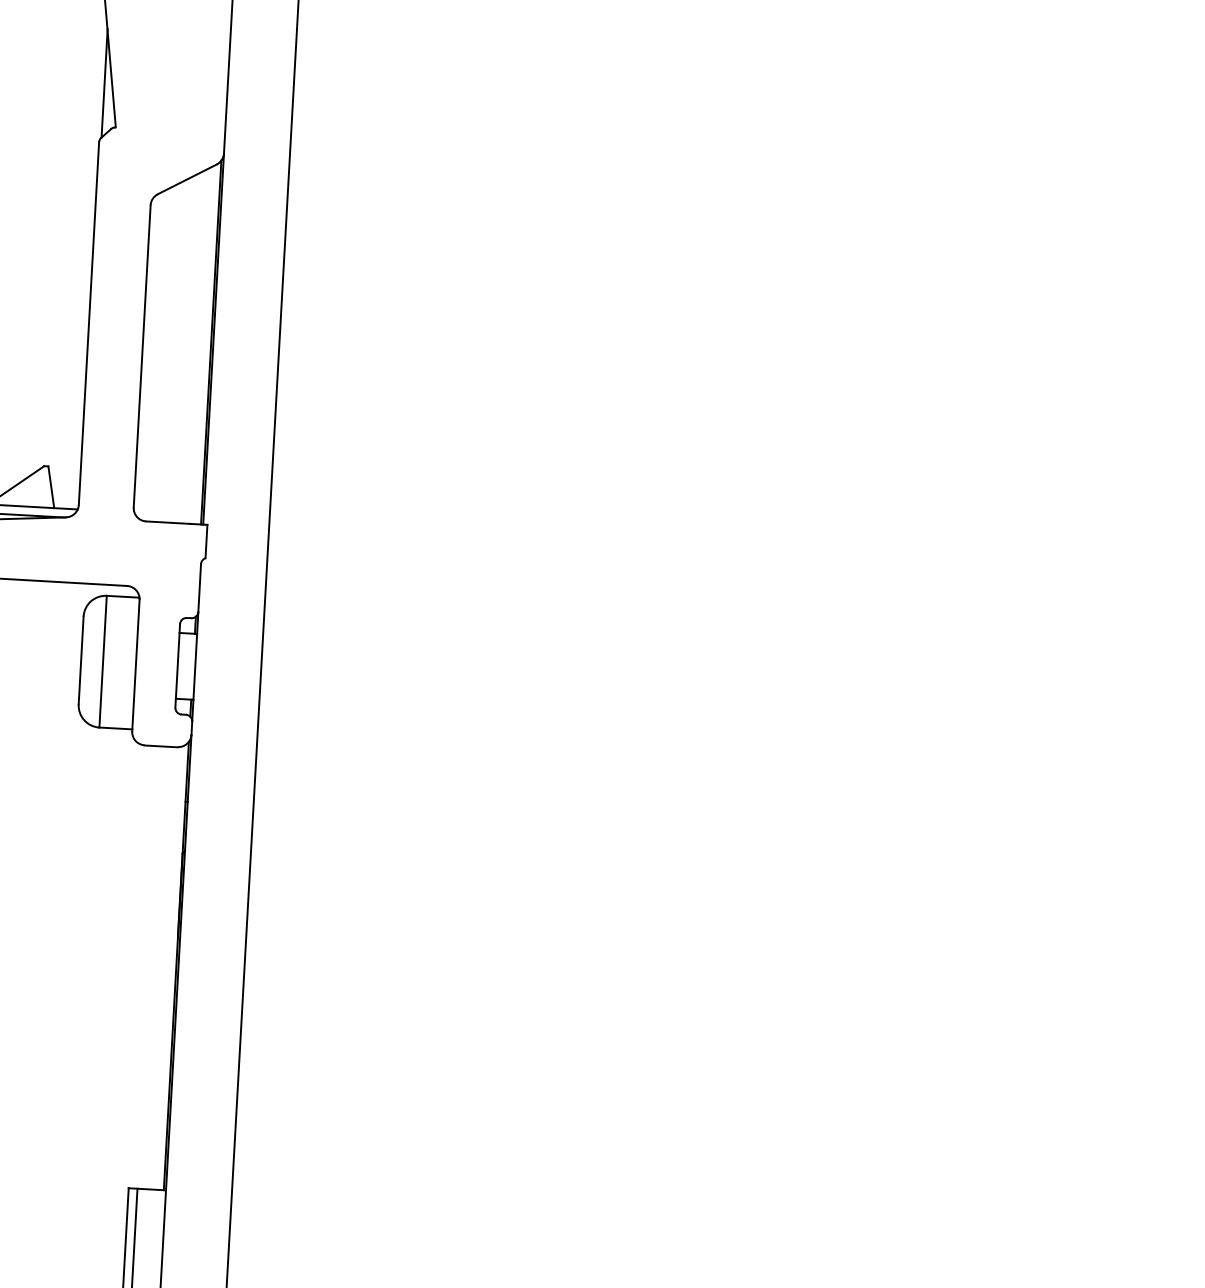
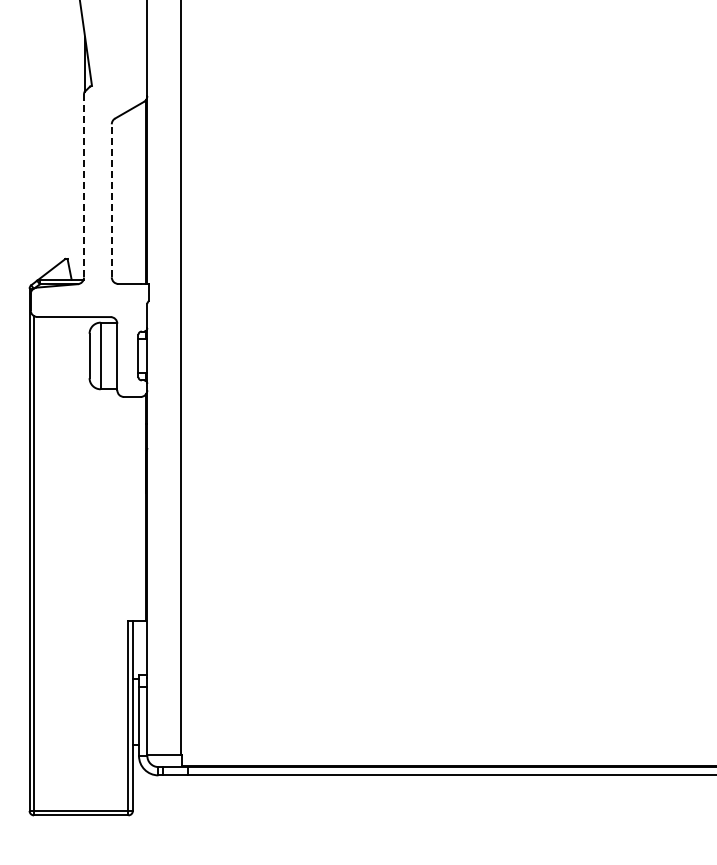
line: (89, 323) -> (84, 185), solid -> dashed
line: (141, 355) -> (111, 200), solid -> dashed

